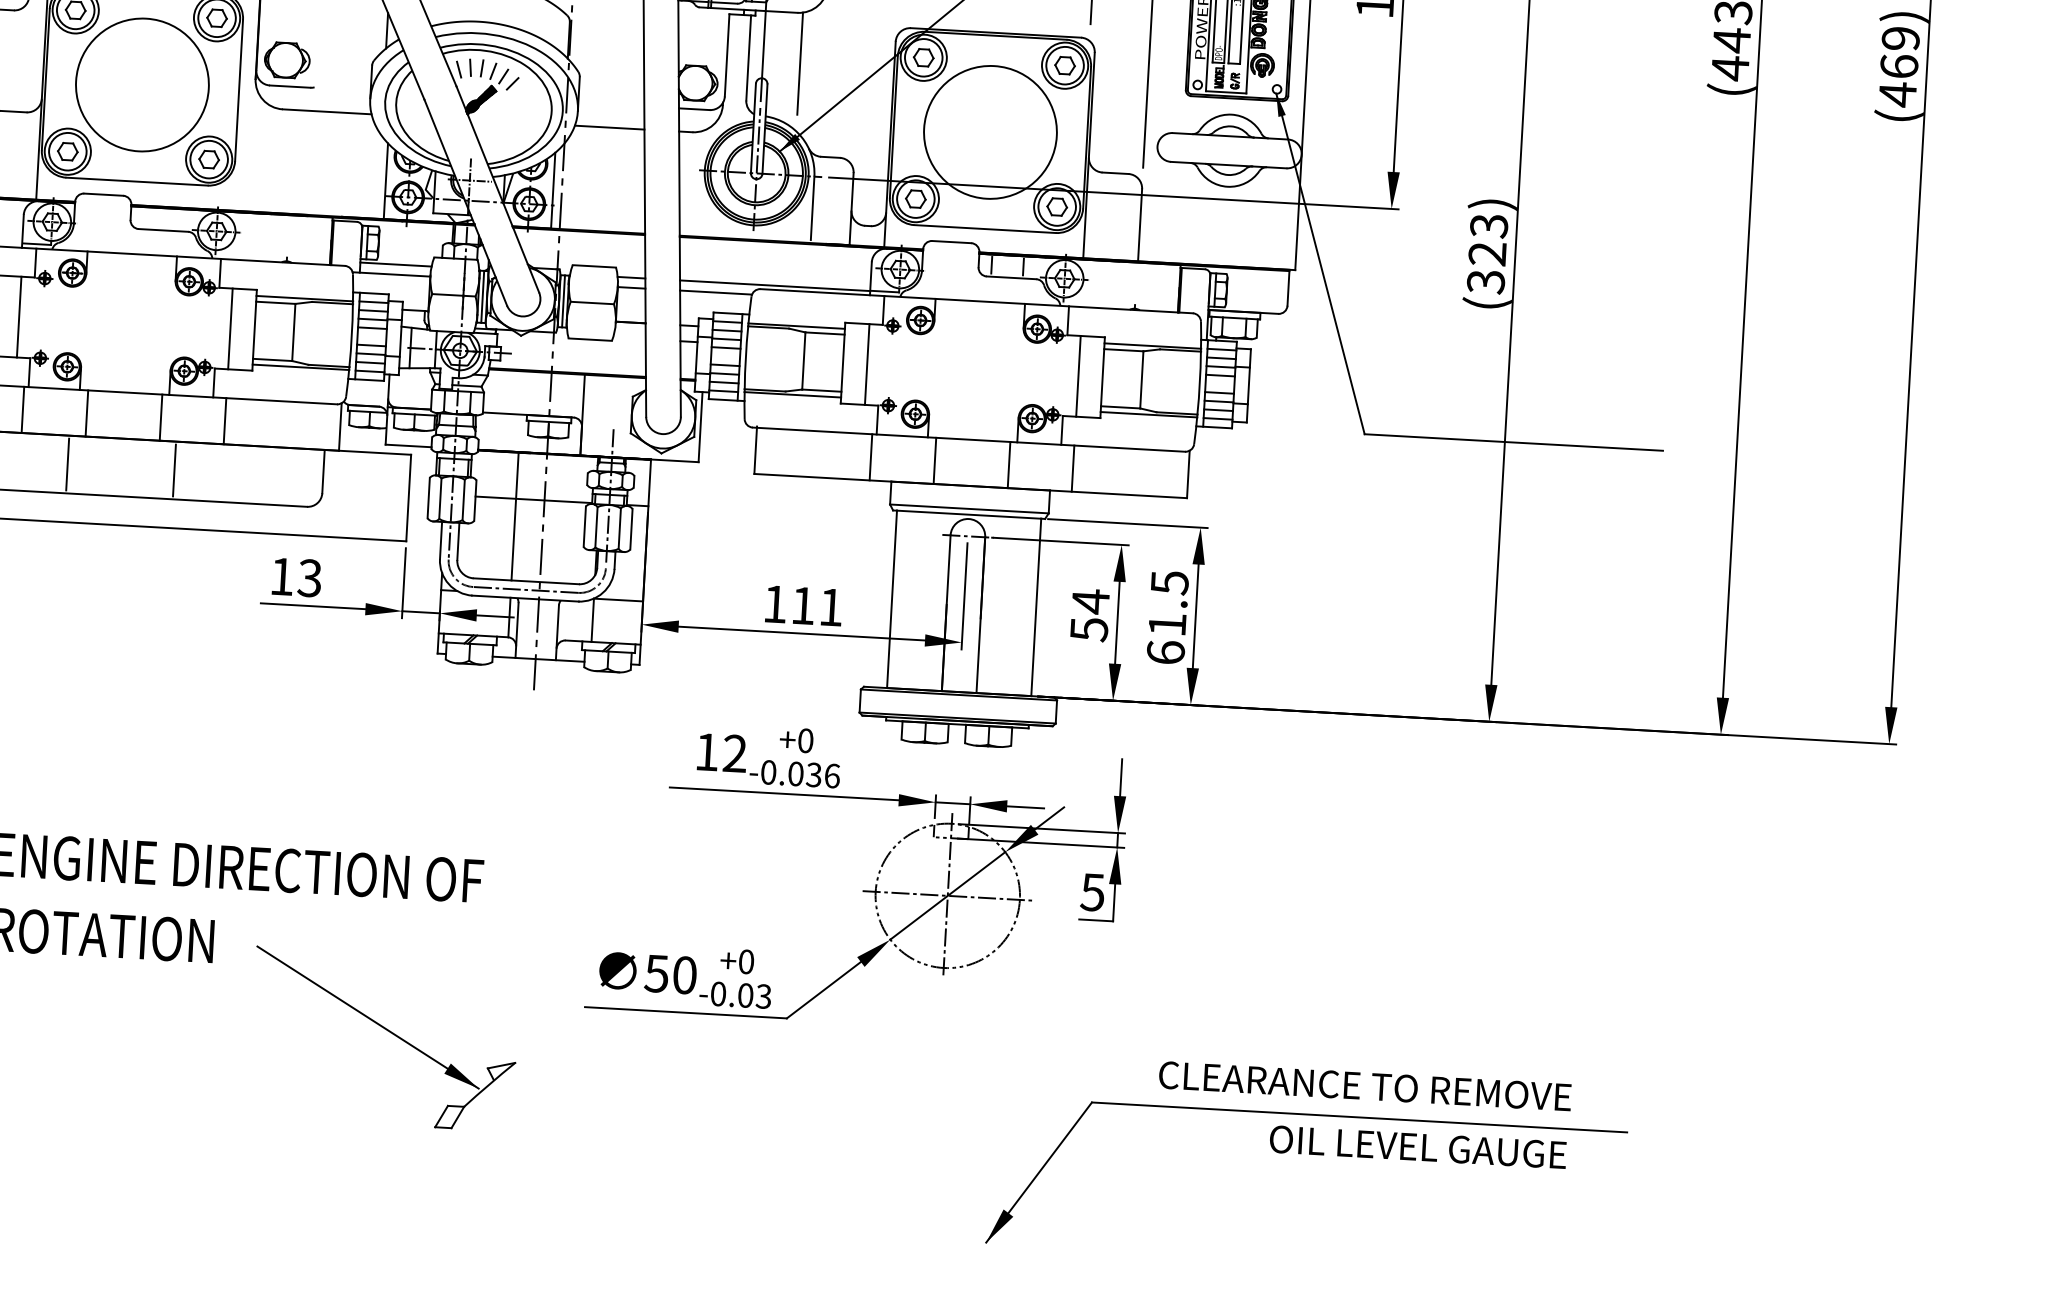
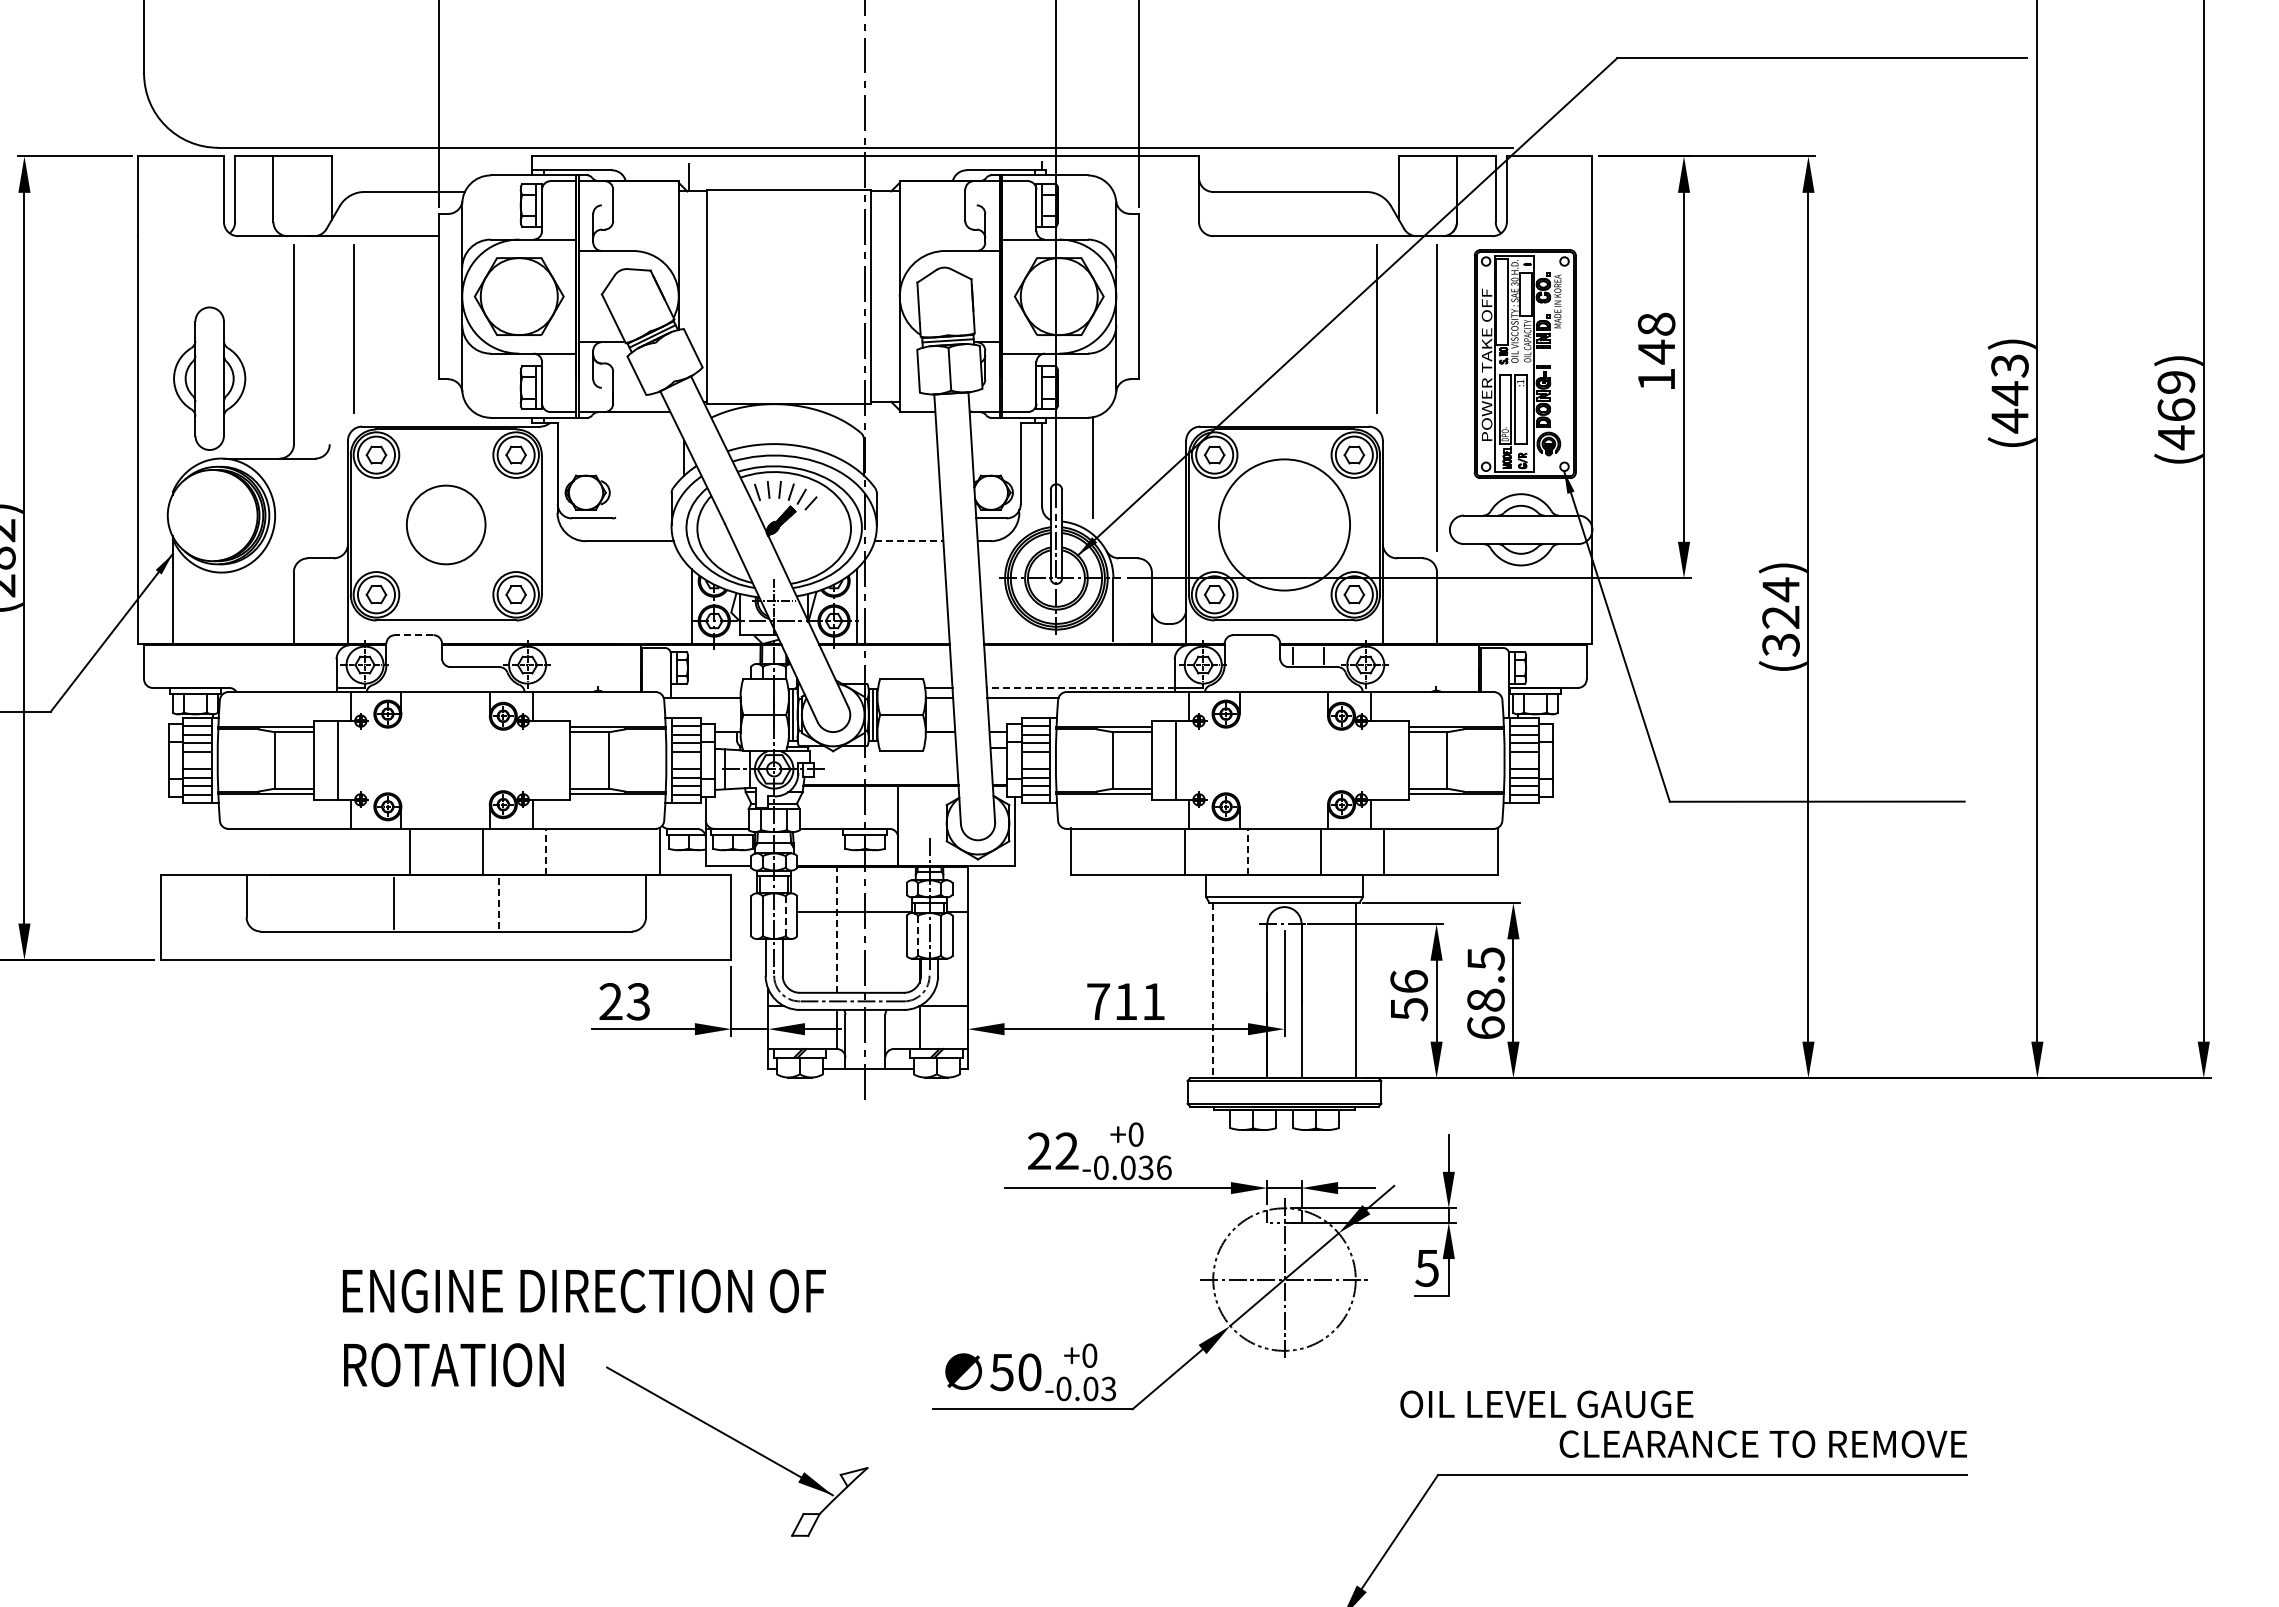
circle: (141, 84) -> (445, 524), size x0.6
line: (610, 127) -> (909, 541), solid -> dashed
line: (103, 194) -> (413, 635), solid -> dashed
text: (1488, 225) -> (1780, 589), (323) -> (324)
line: (395, 264) -> (705, 687), removed
line: (774, 285) -> (1080, 687), solid -> dashed
line: (230, 328) -> (546, 760), removed
line: (1078, 376) -> (1384, 760), removed
line: (22, 409) -> (346, 851), removed
line: (225, 421) -> (546, 851), solid -> dashed
line: (934, 460) -> (1247, 851), solid -> dashed
line: (174, 470) -> (499, 903), solid -> dashed
line: (463, 500) -> (785, 916), solid -> dashed
line: (515, 516) -> (837, 929), solid -> dashed
line: (596, 527) -> (918, 935), solid -> dashed
text: (281, 576) -> (610, 1001), 13 -> 23
line: (892, 599) -> (1213, 990), solid -> dashed
text: (1091, 601) -> (1409, 981), 54 -> 56
text: (775, 604) -> (1098, 1001), 111 -> 711
text: (1166, 623) -> (1485, 999), 61.5 -> 68.5
text: (707, 751) -> (1039, 1150), 12 -> 22
text: (1364, 1085) -> (1762, 1443), moved
text: (1417, 1147) -> (1546, 1404), moved

